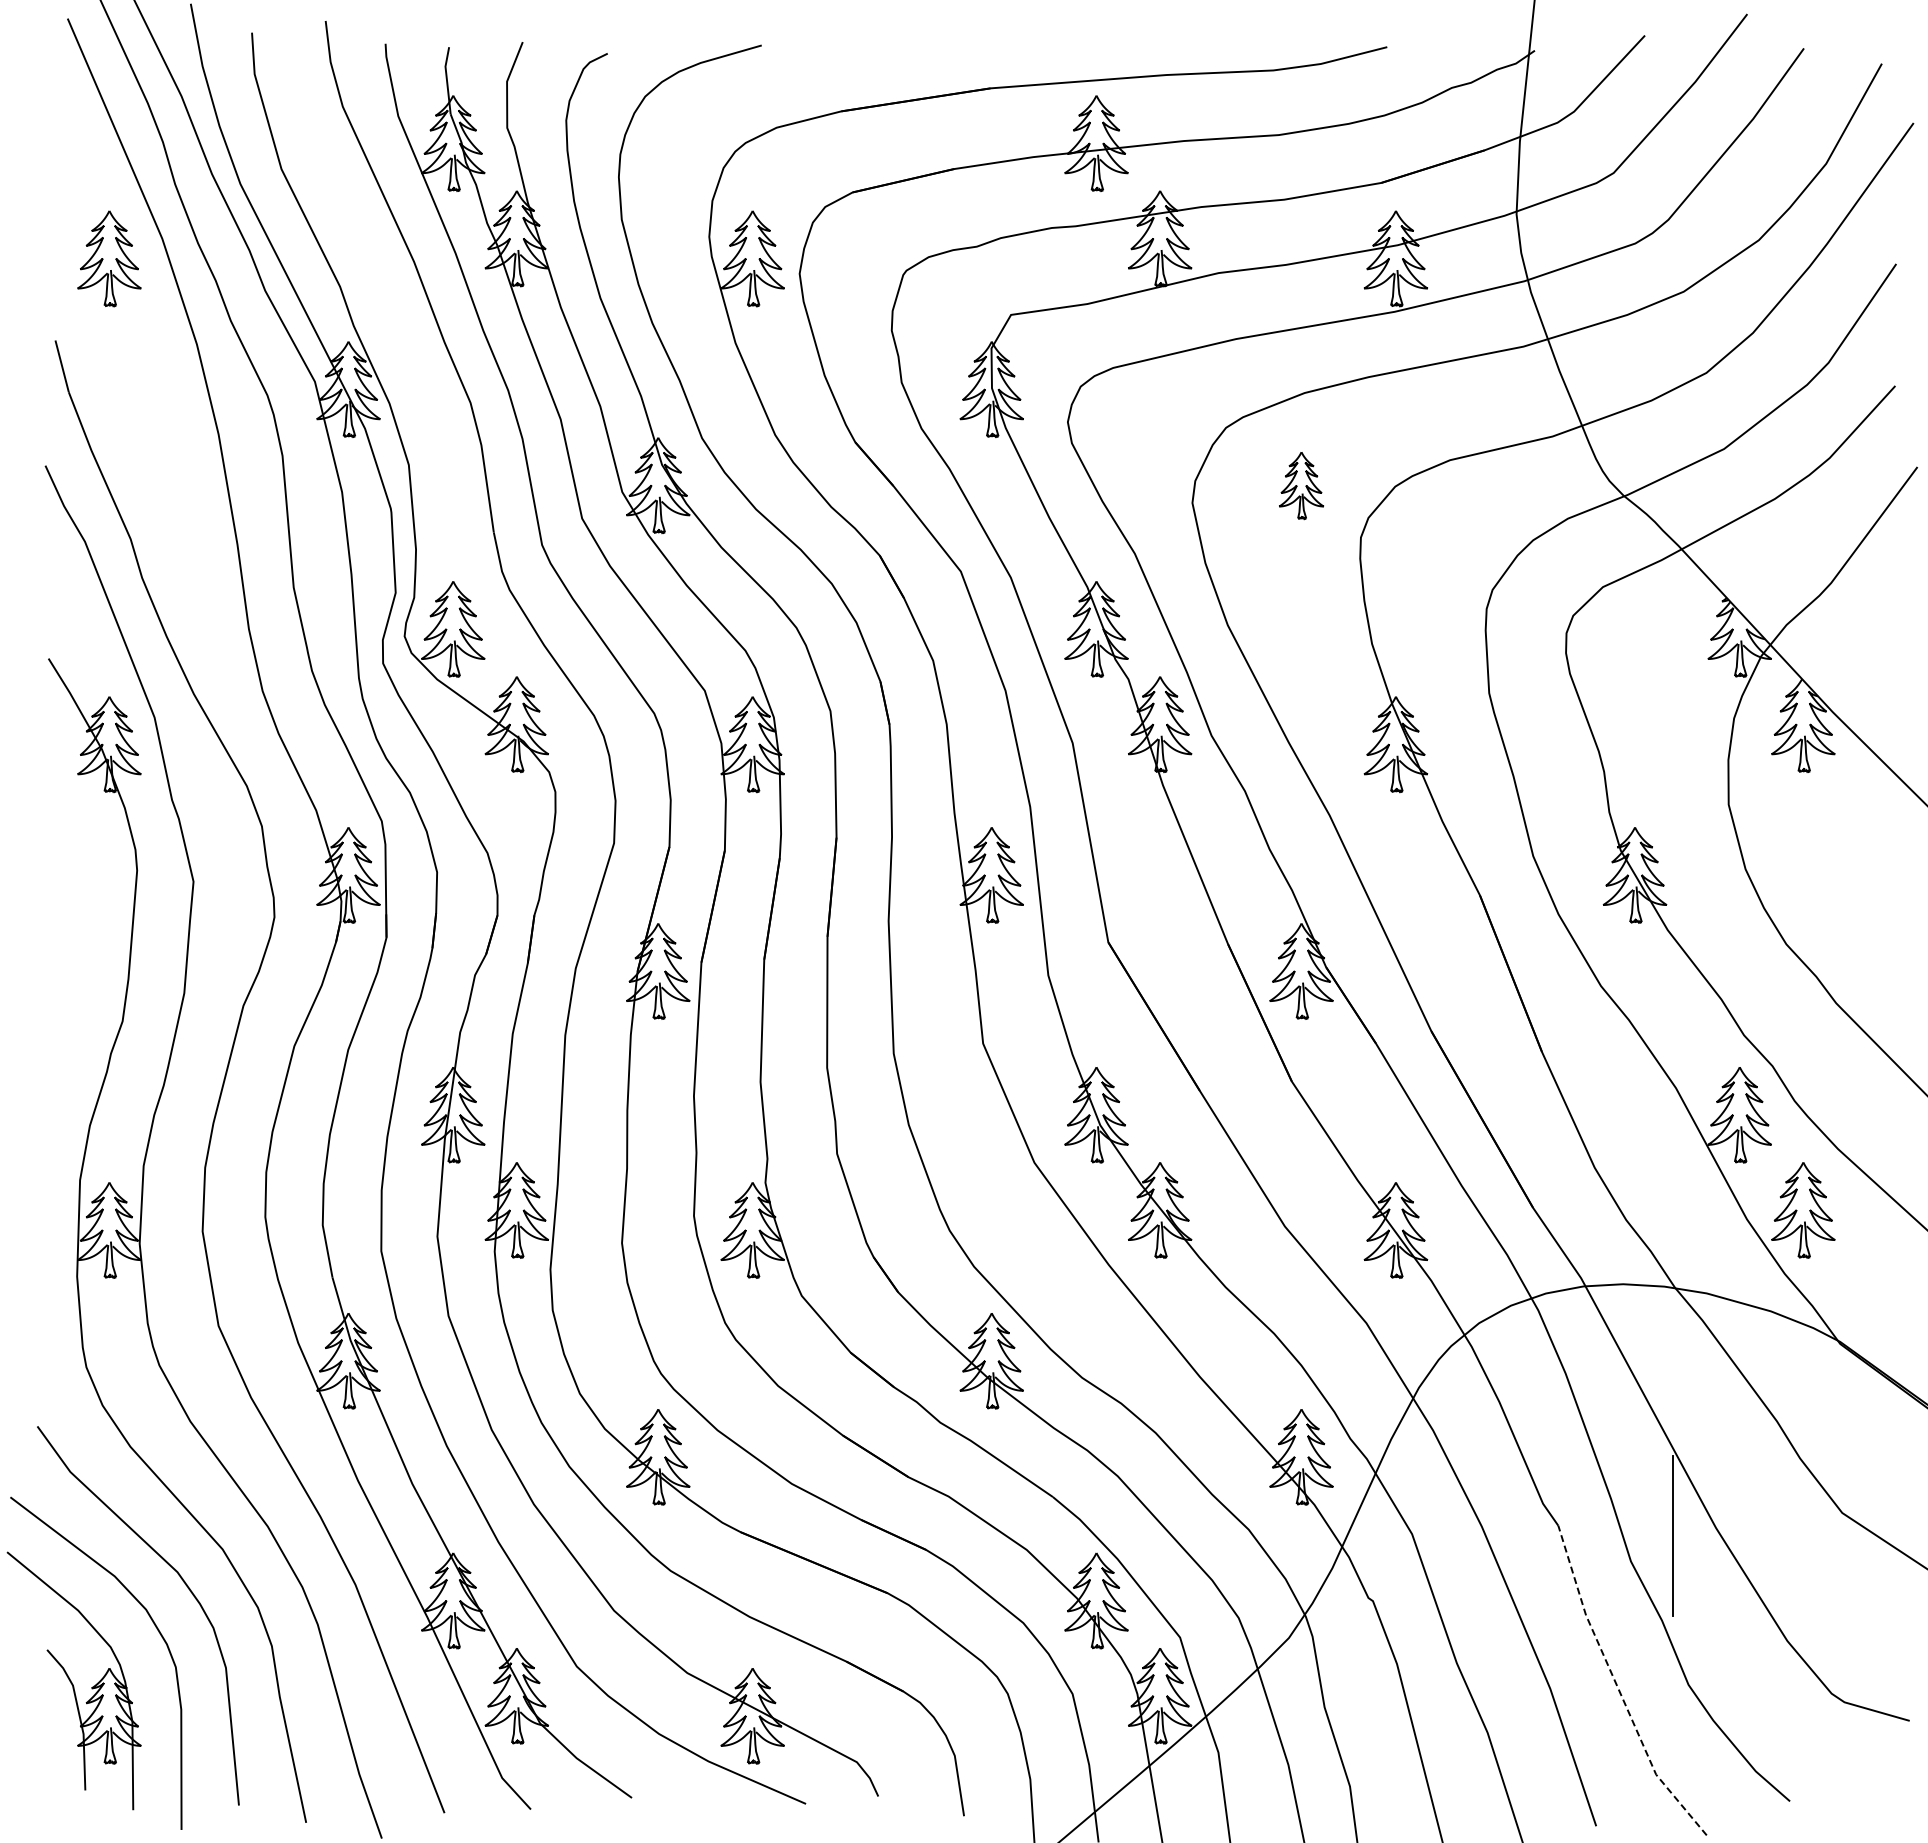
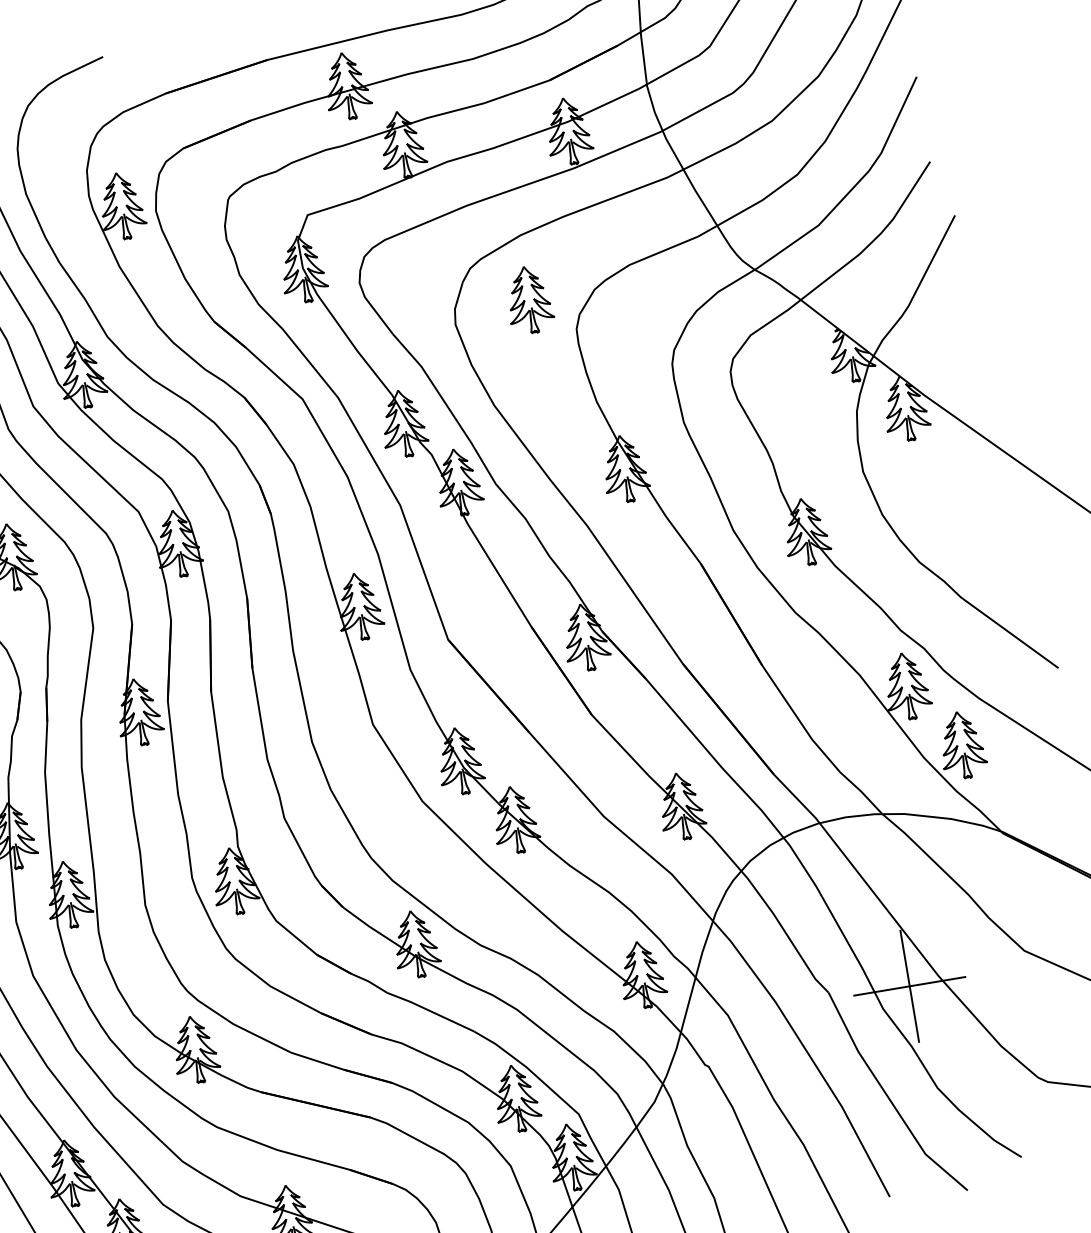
part: (1301, 485) -> (529, 299), size x1.43
line: (1673, 1535) -> (909, 986), added
line: (1618, 1688) -> (889, 1098), dashed -> solid

